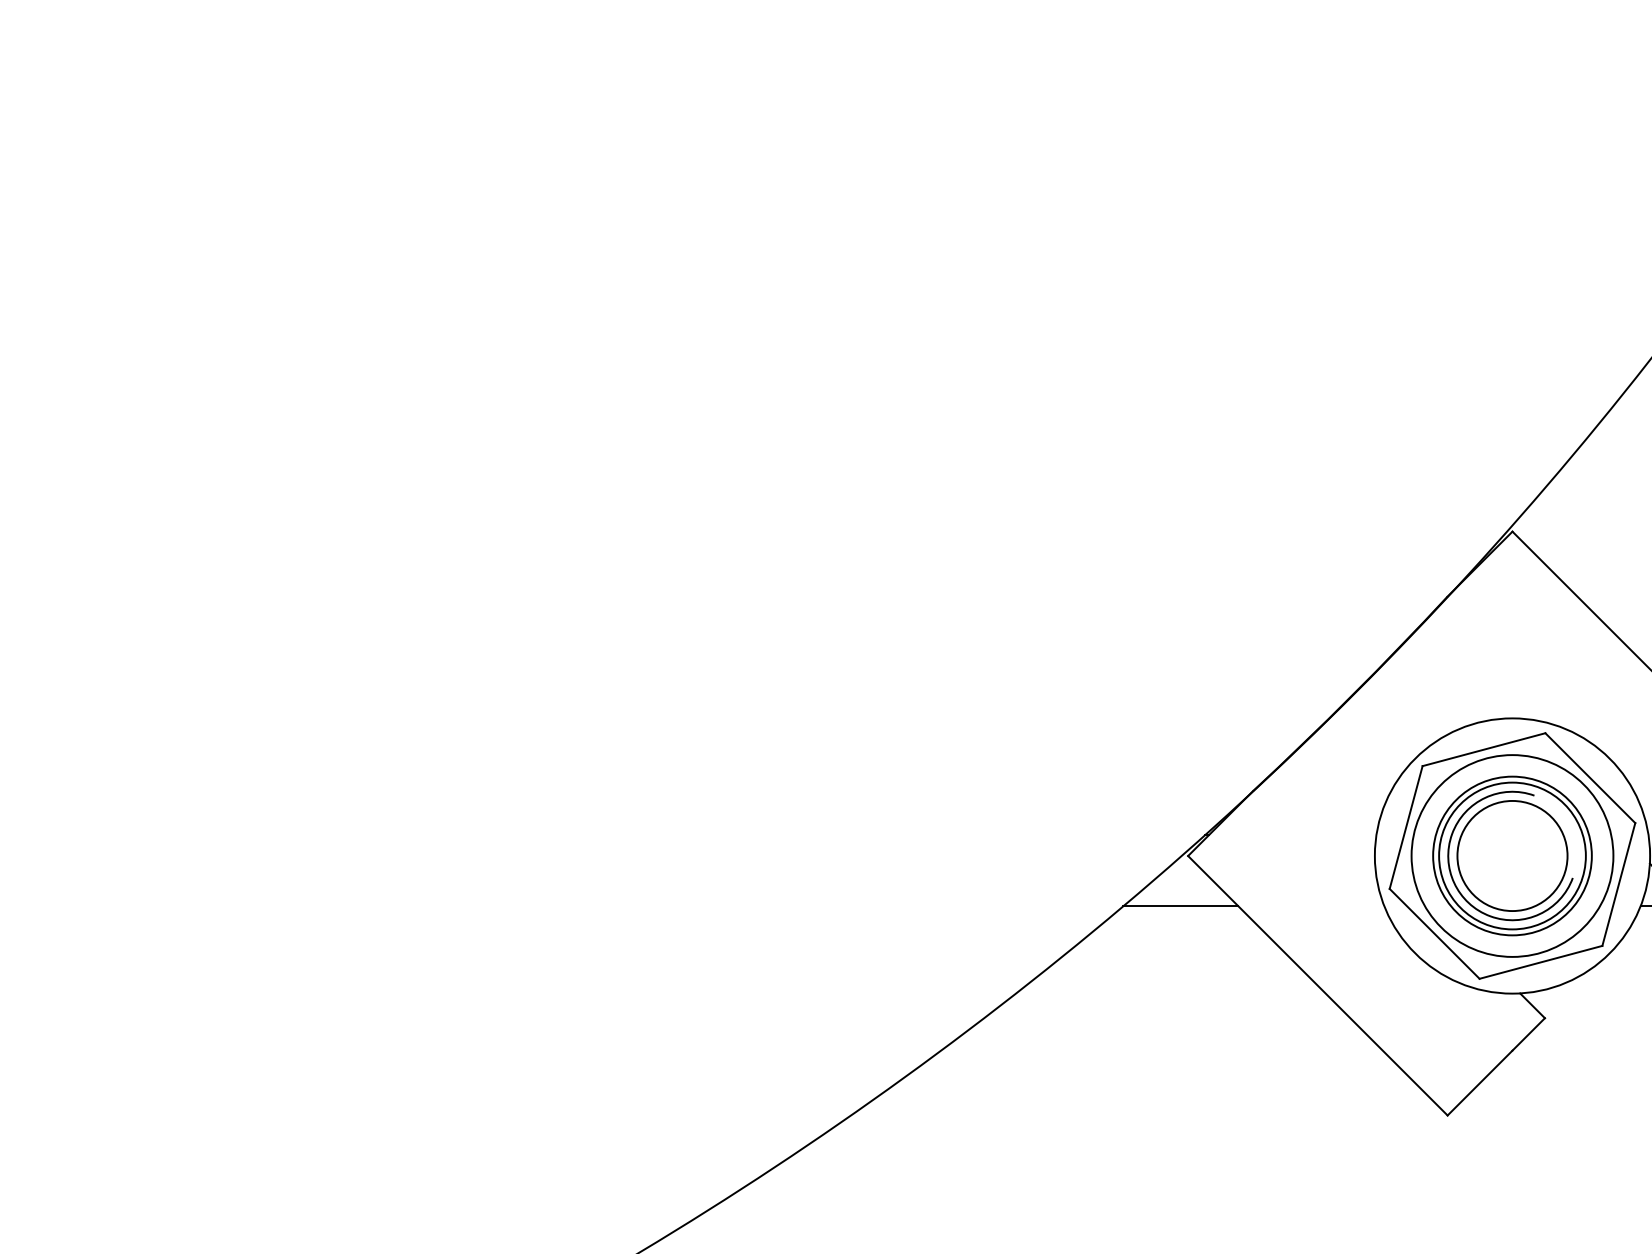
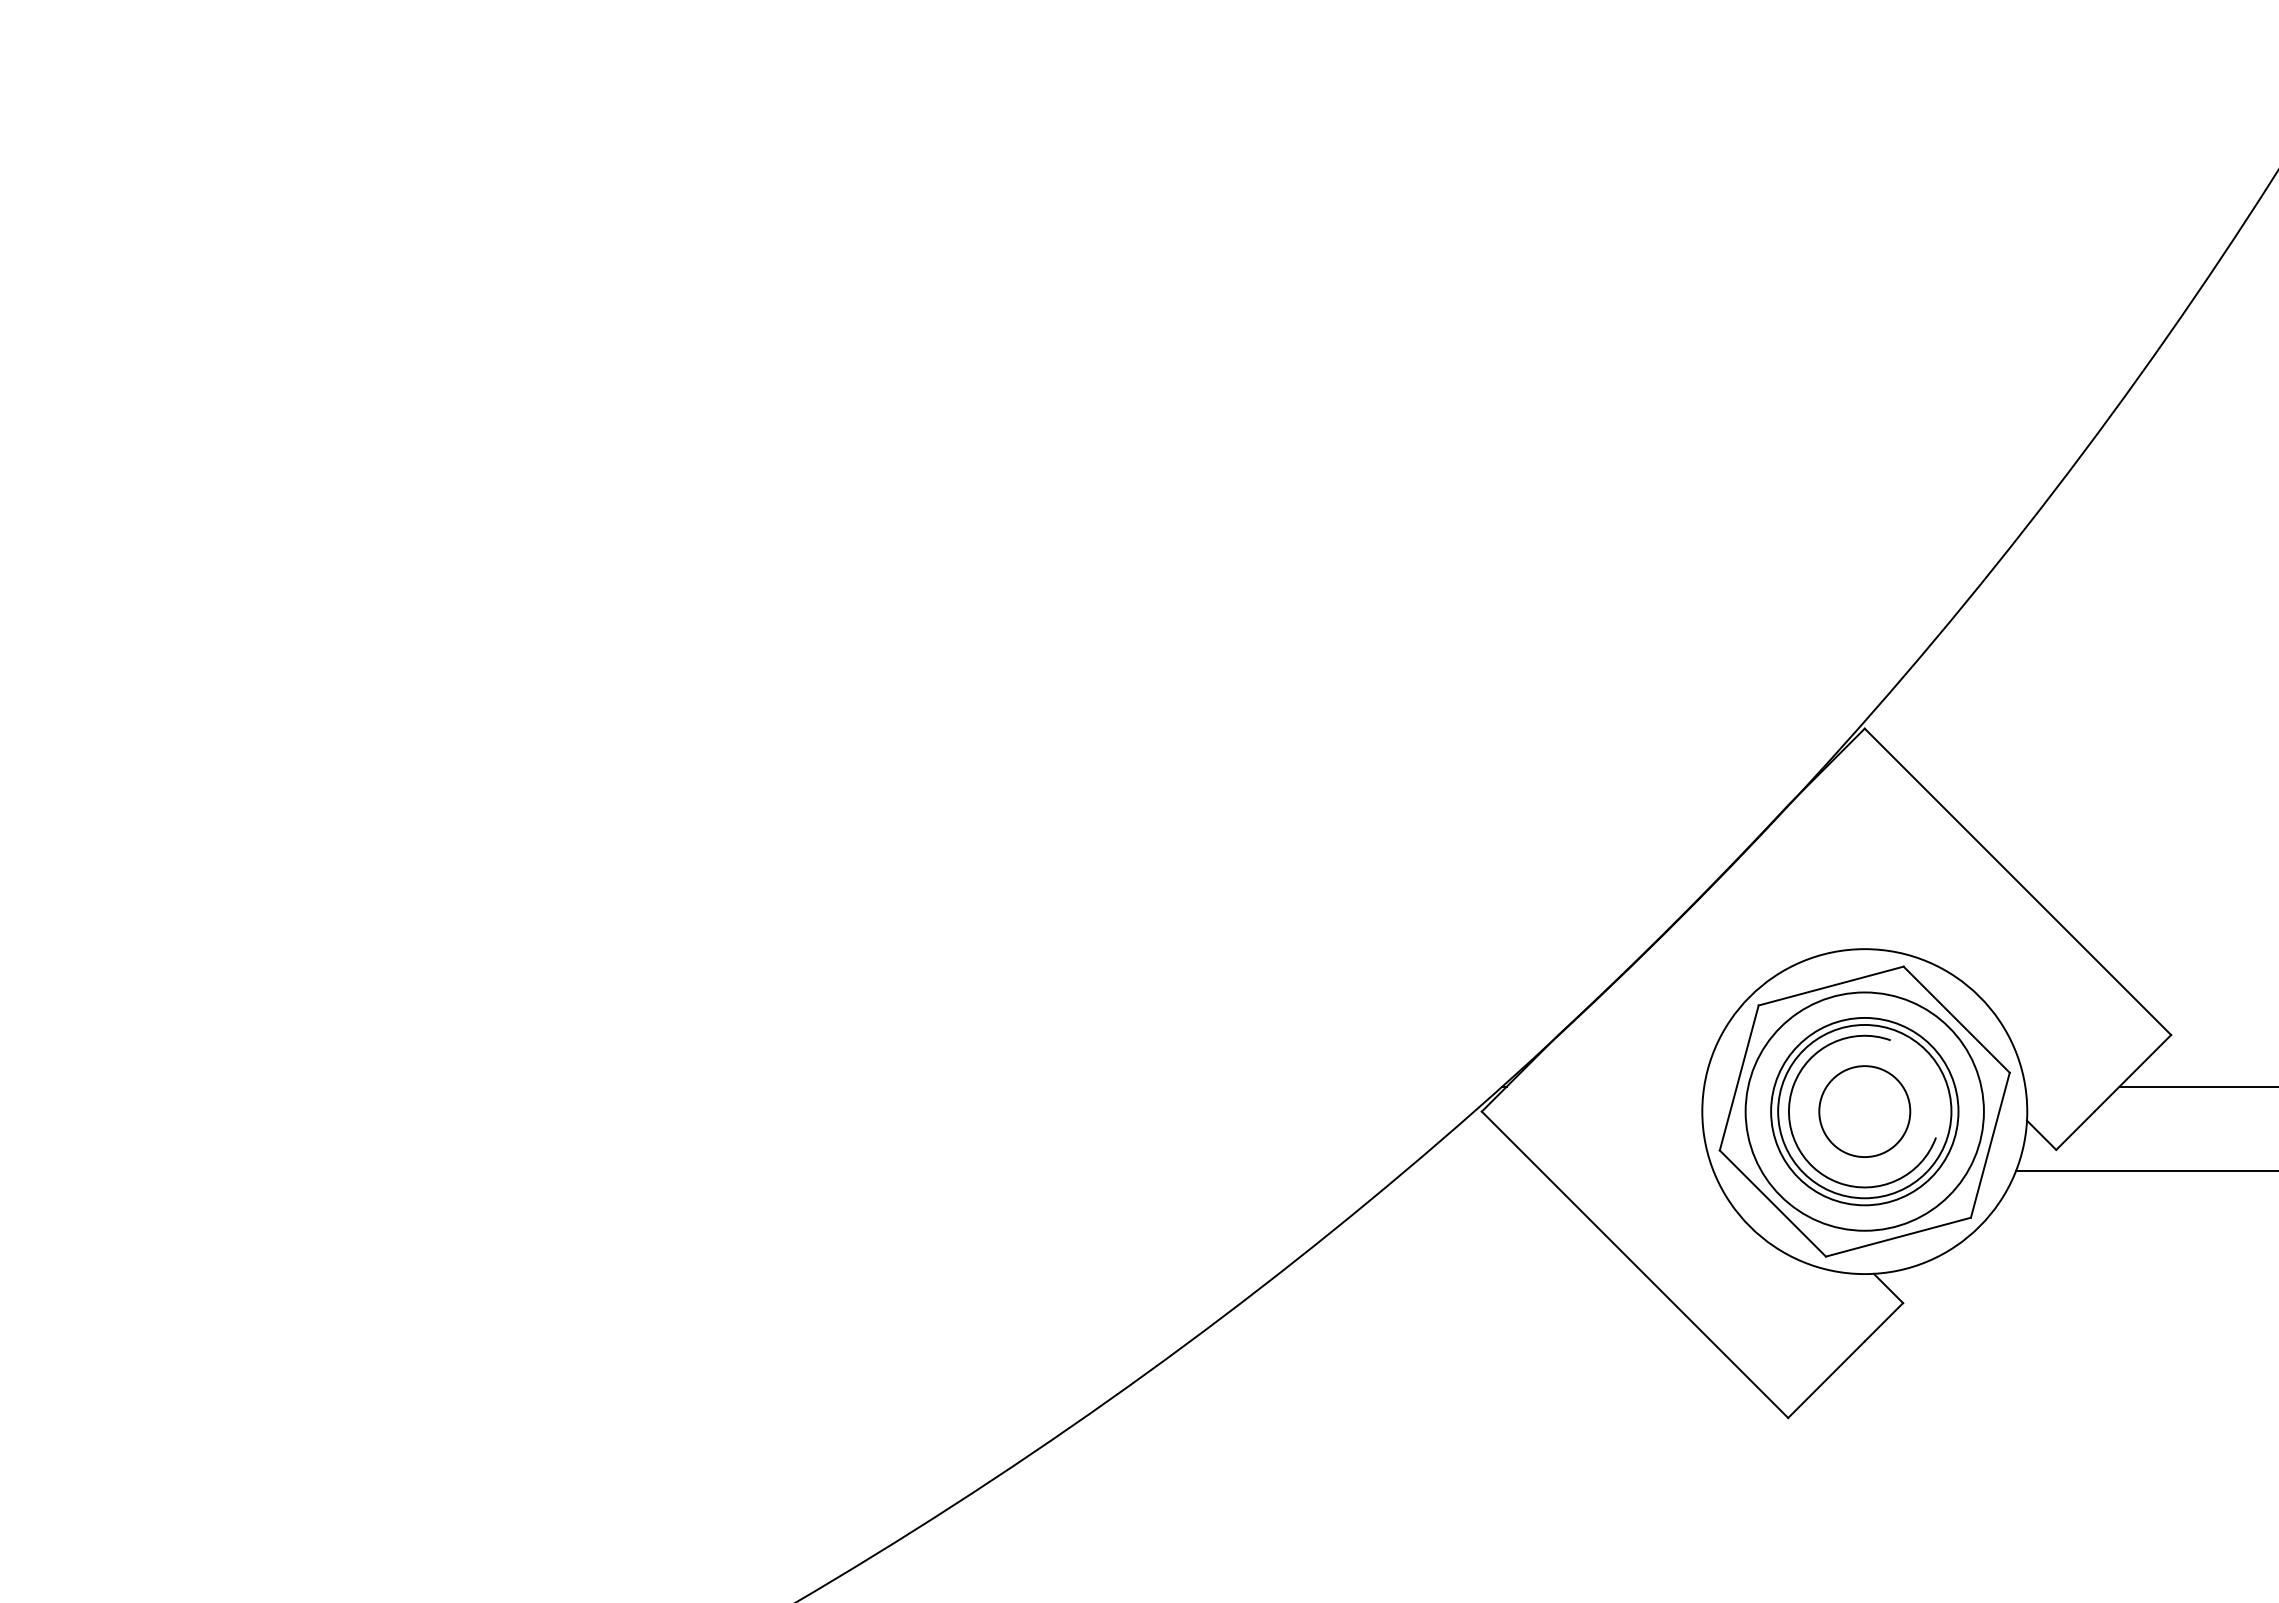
circle: (1512, 855) -> (1864, 1111), size x0.7
line: (1181, 905) -> (1473, 1170), removed

